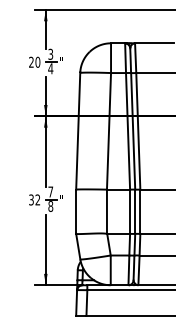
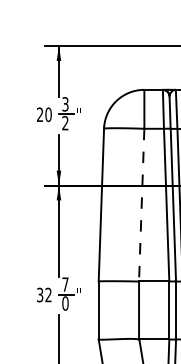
text: (50, 68) -> (65, 122), 4 -> 2
line: (108, 131) -> (141, 205), solid -> dashed
text: (50, 206) -> (65, 303), 8 -> 0

